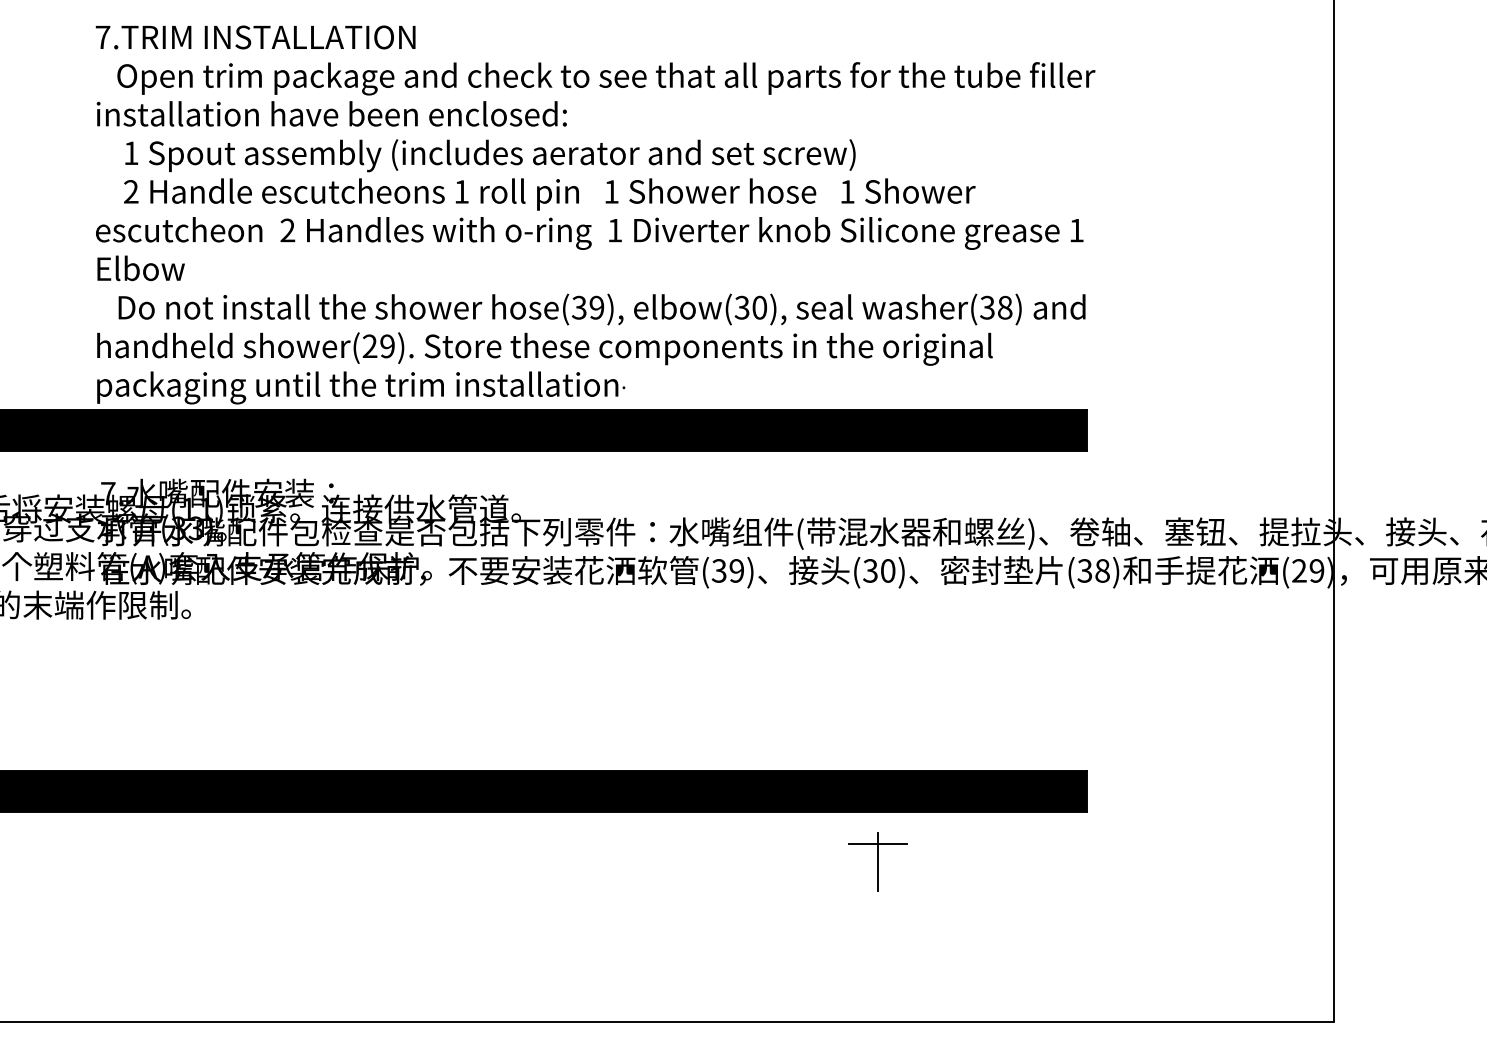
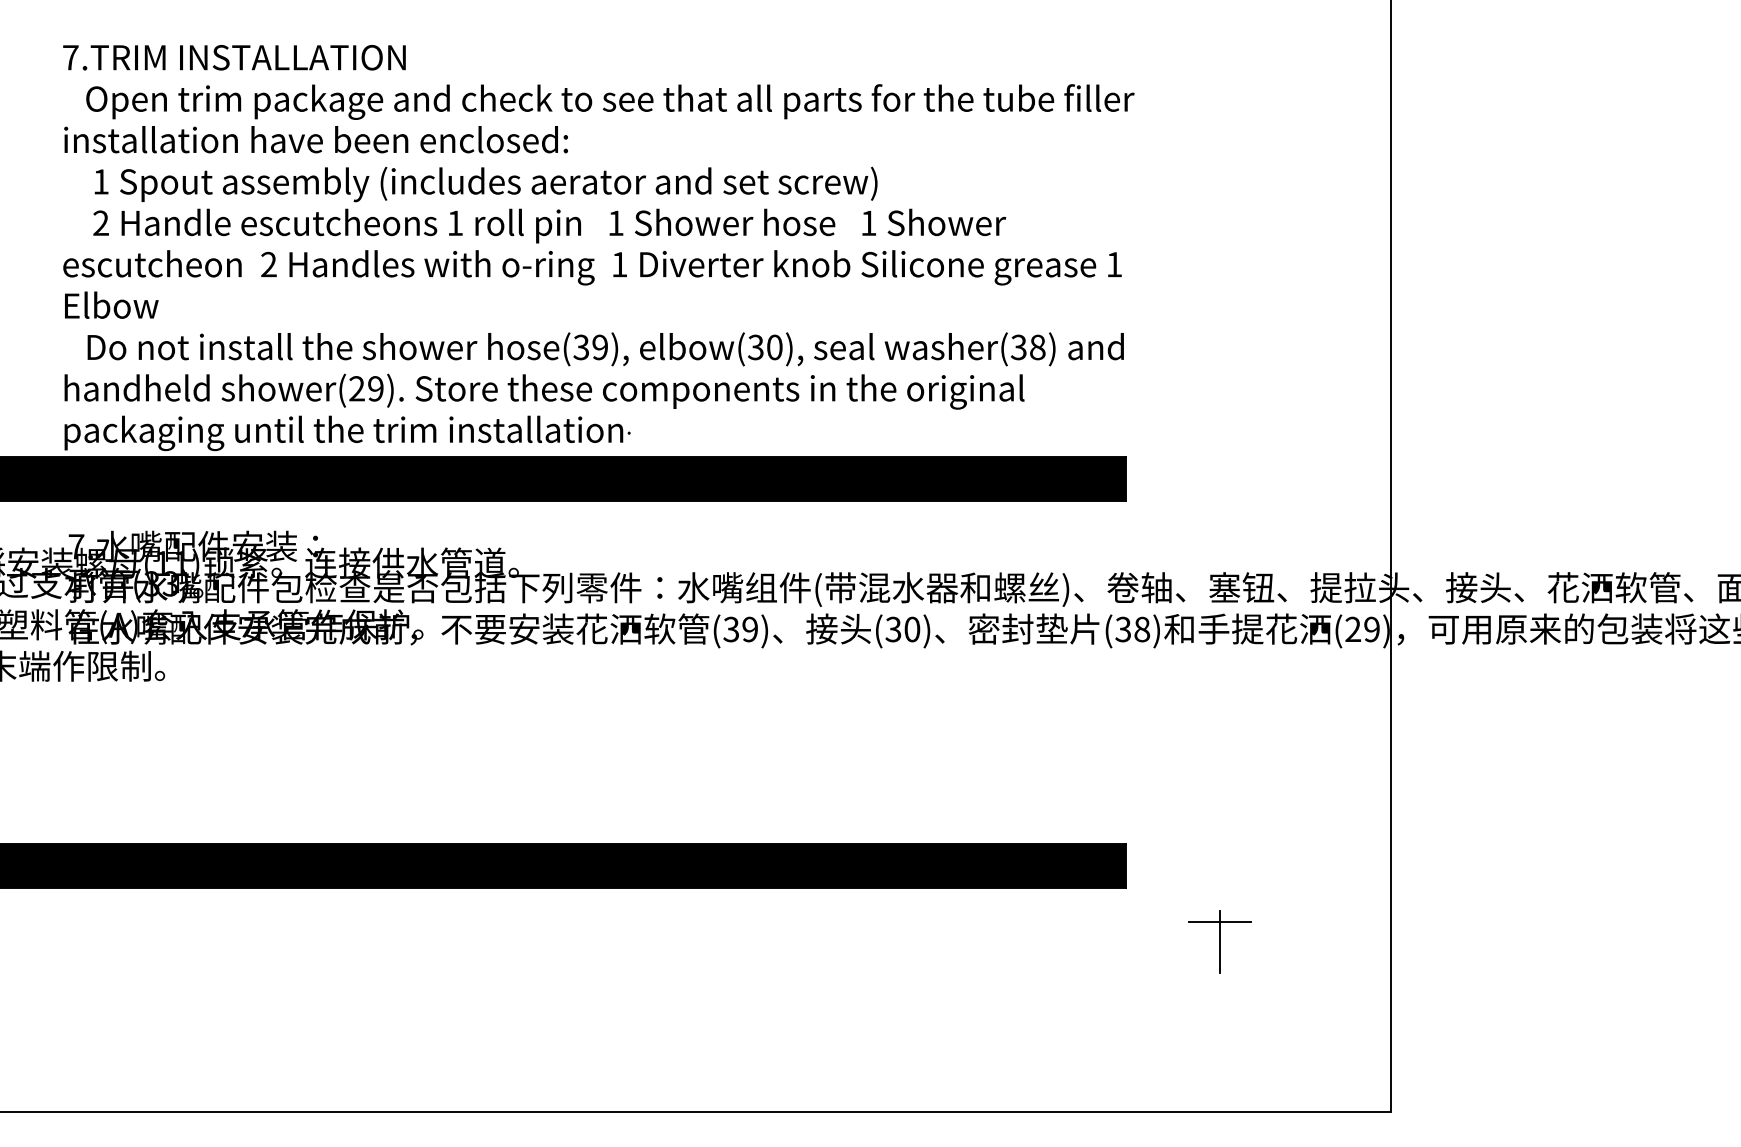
part: (878, 862) -> (1219, 941), moved

